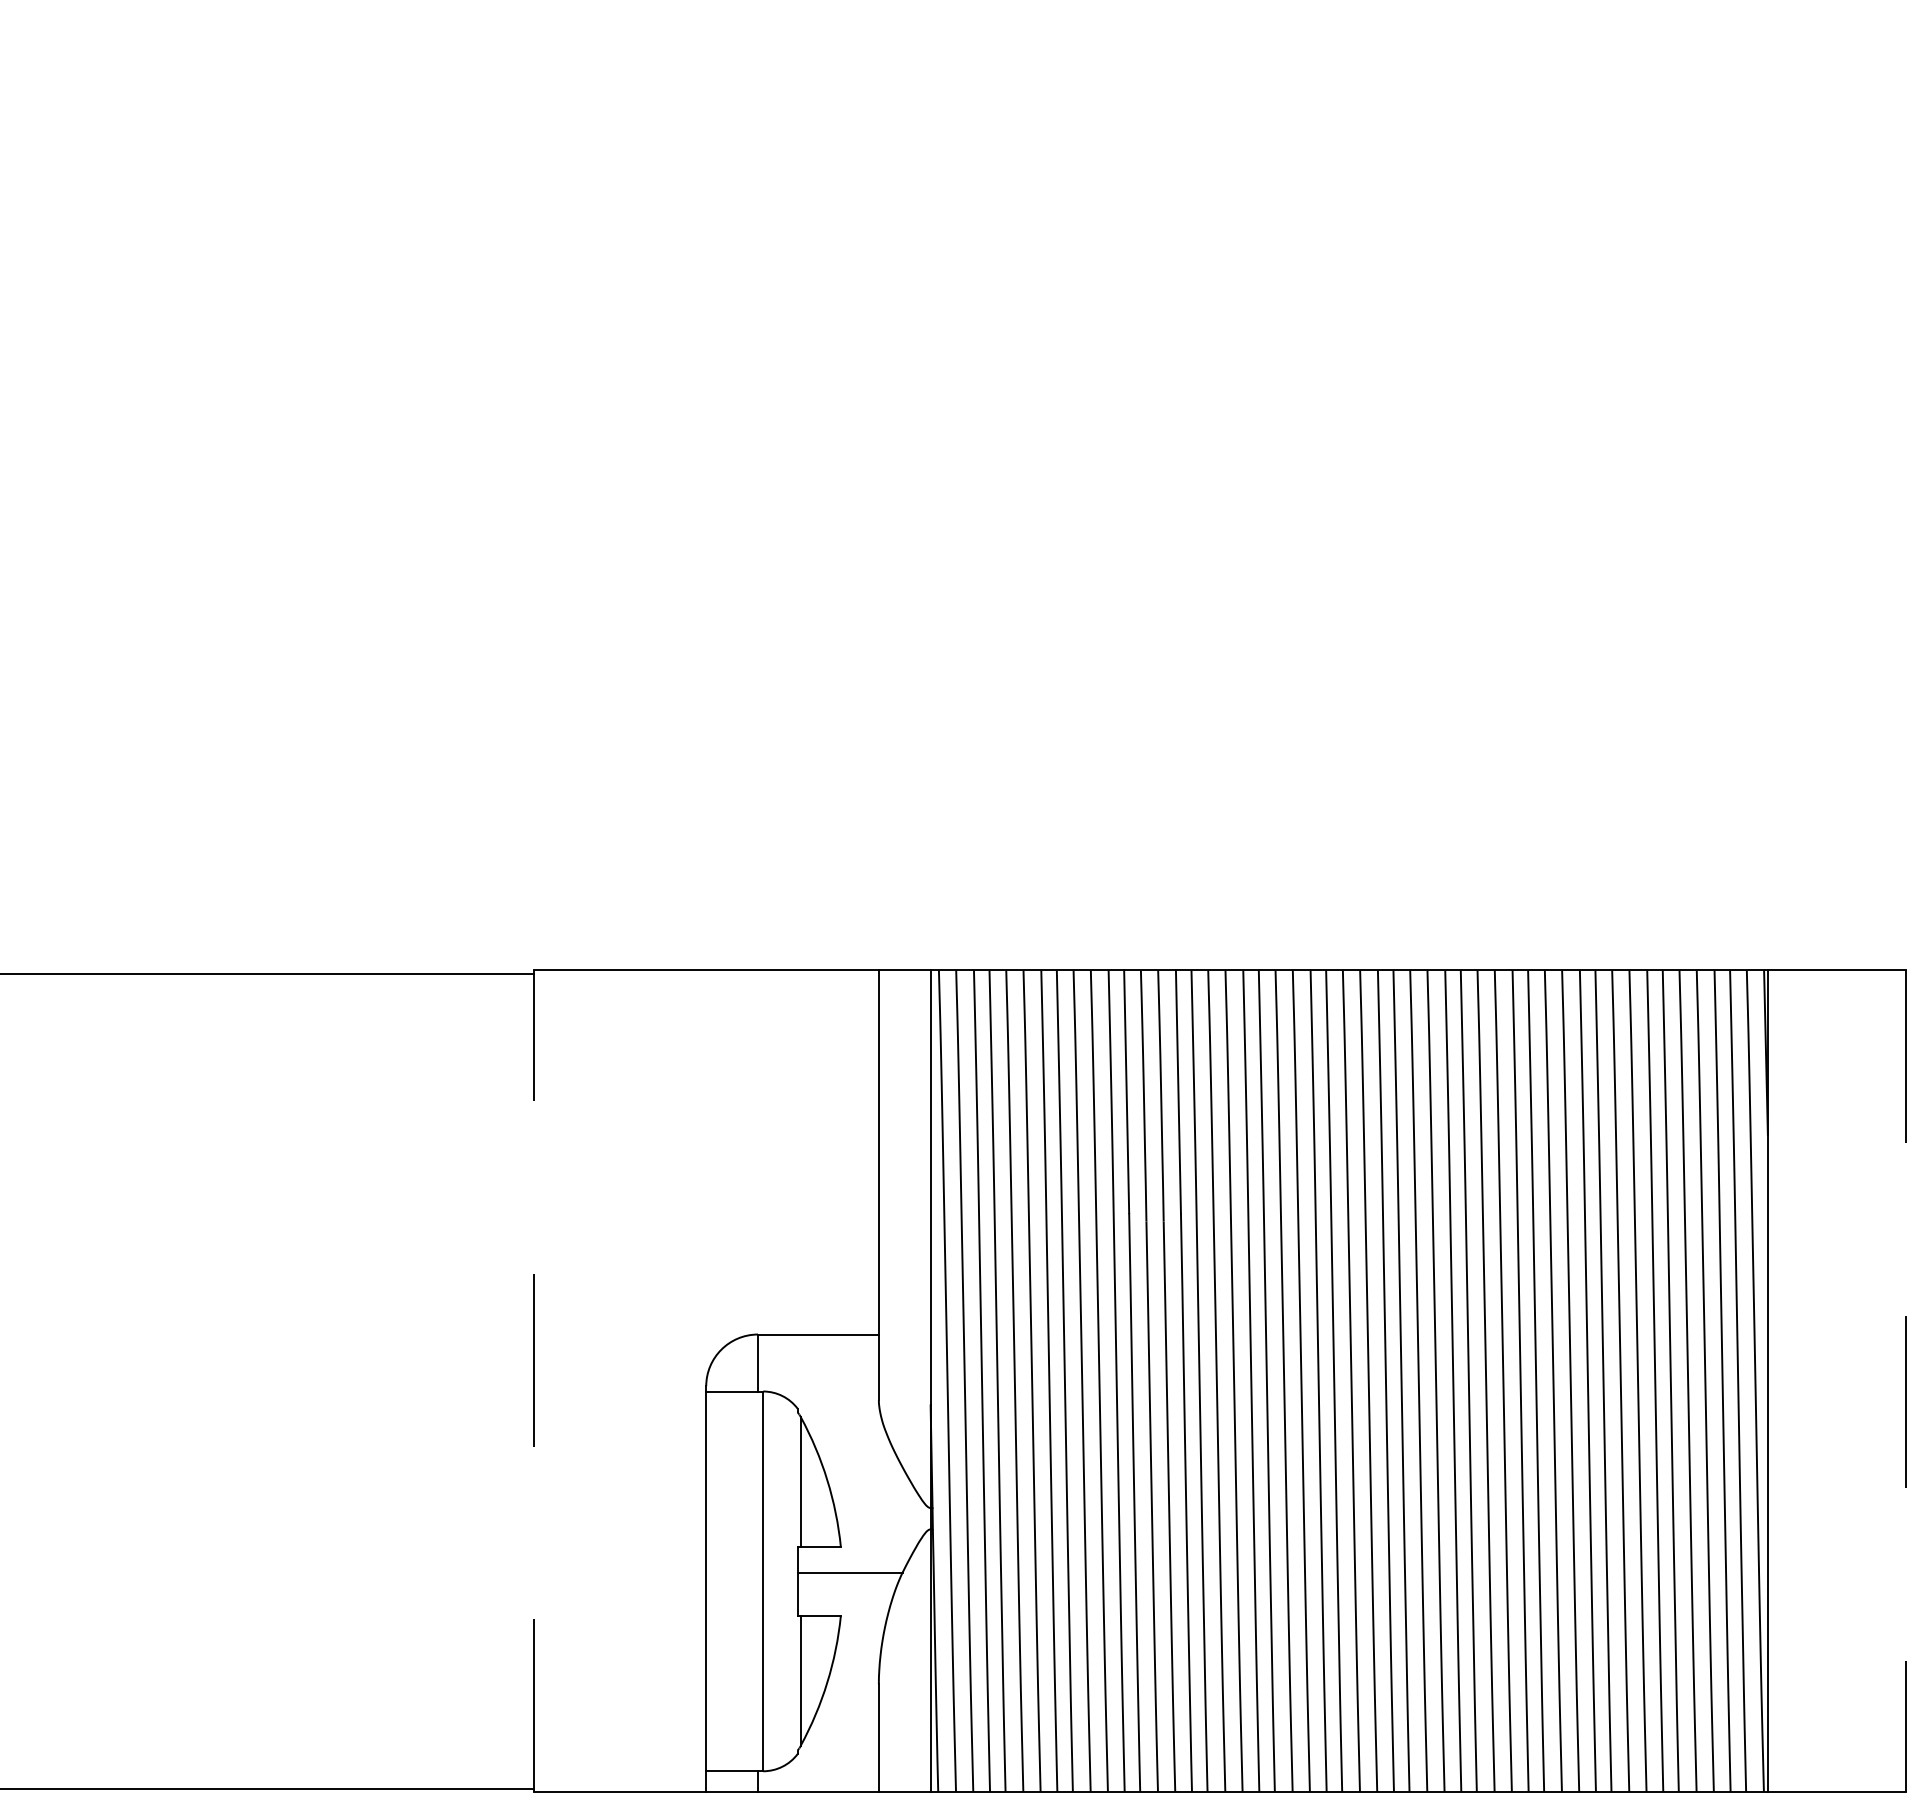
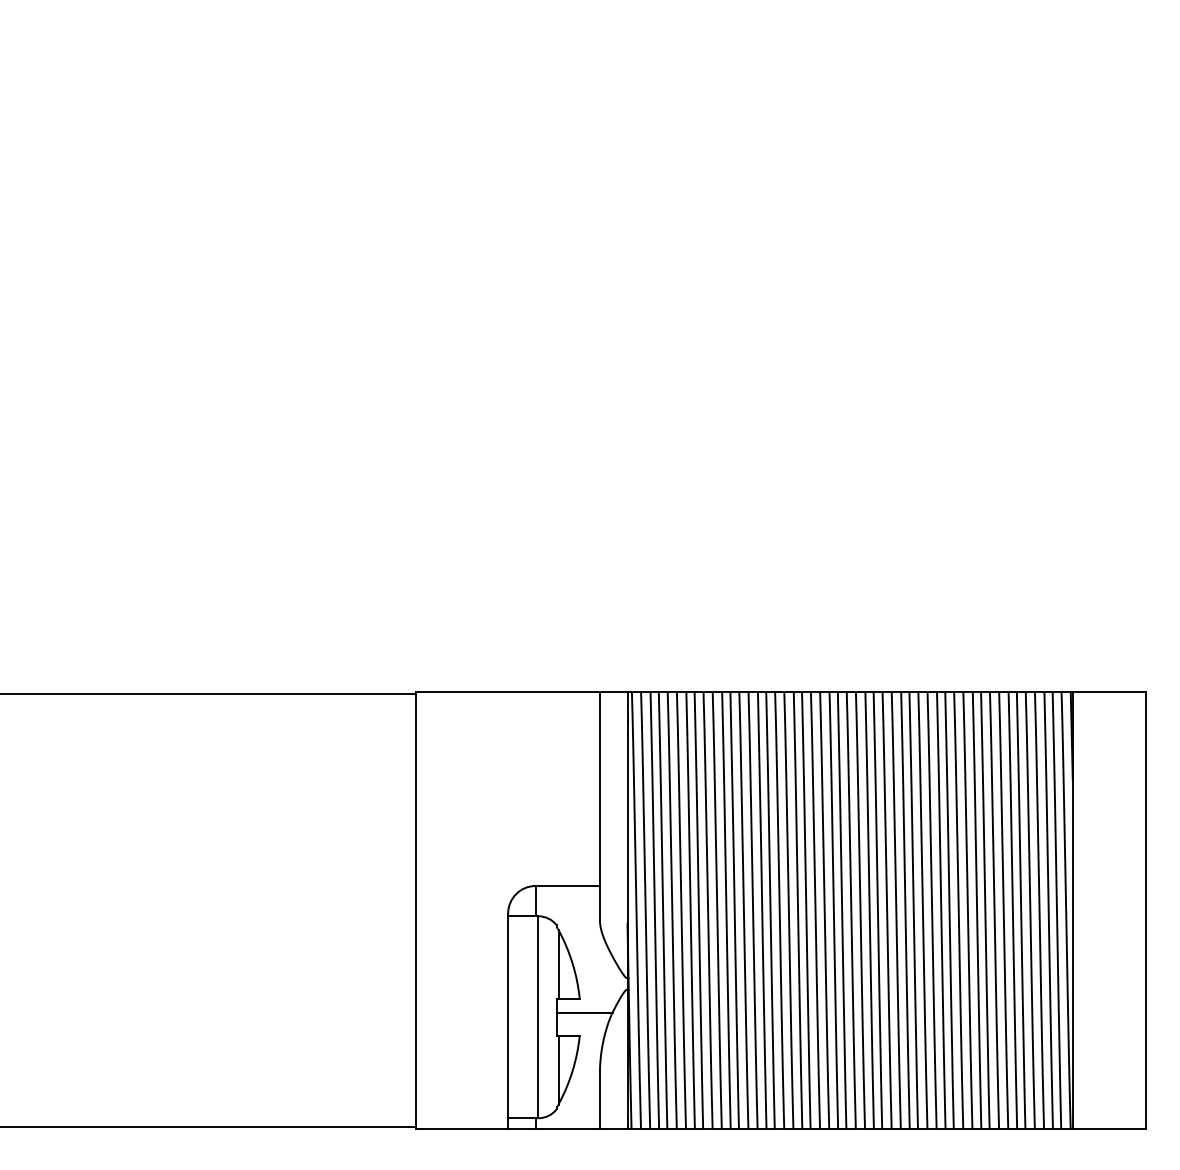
line: (533, 1380) -> (416, 910), dashed -> solid
line: (1906, 1380) -> (1146, 910), dashed -> solid

